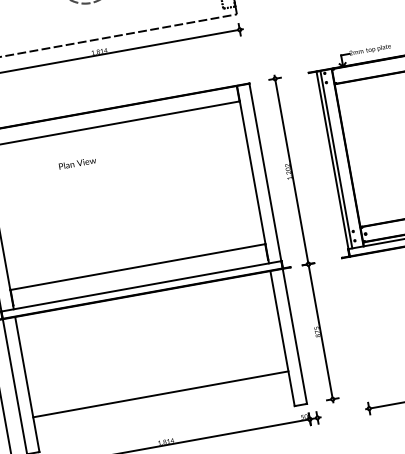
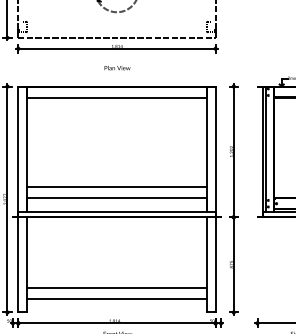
text: (77, 164) -> (117, 68), moved
line: (134, 251) -> (116, 187), added
line: (162, 409) -> (116, 298), added

